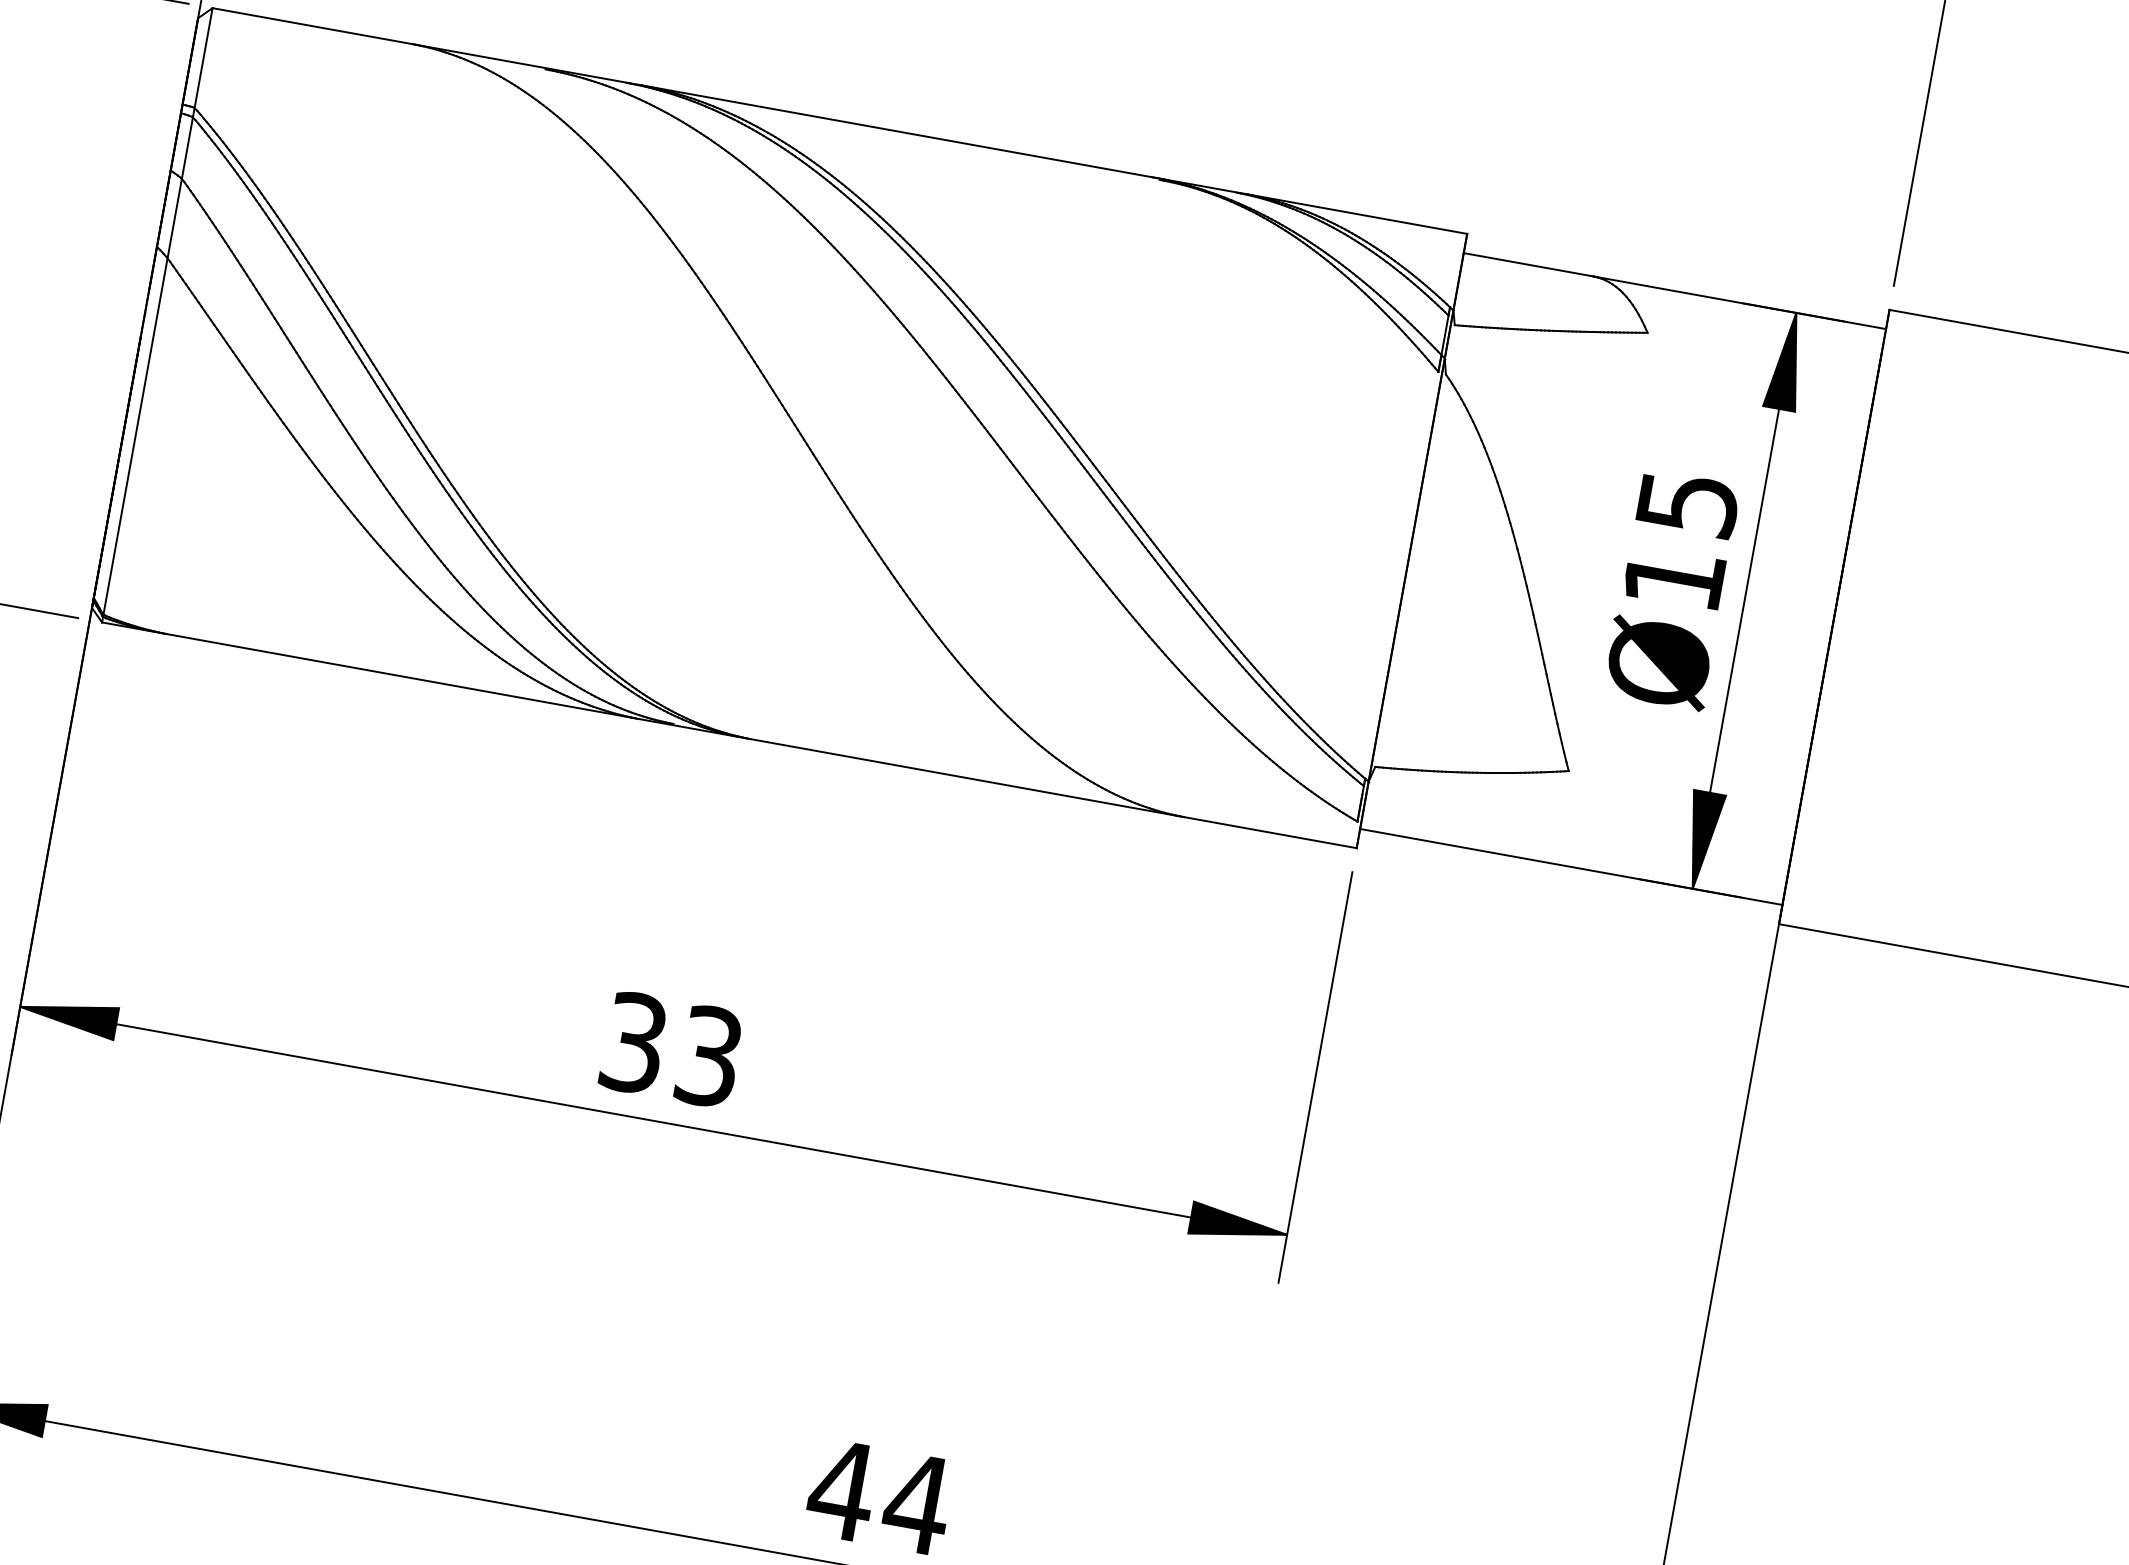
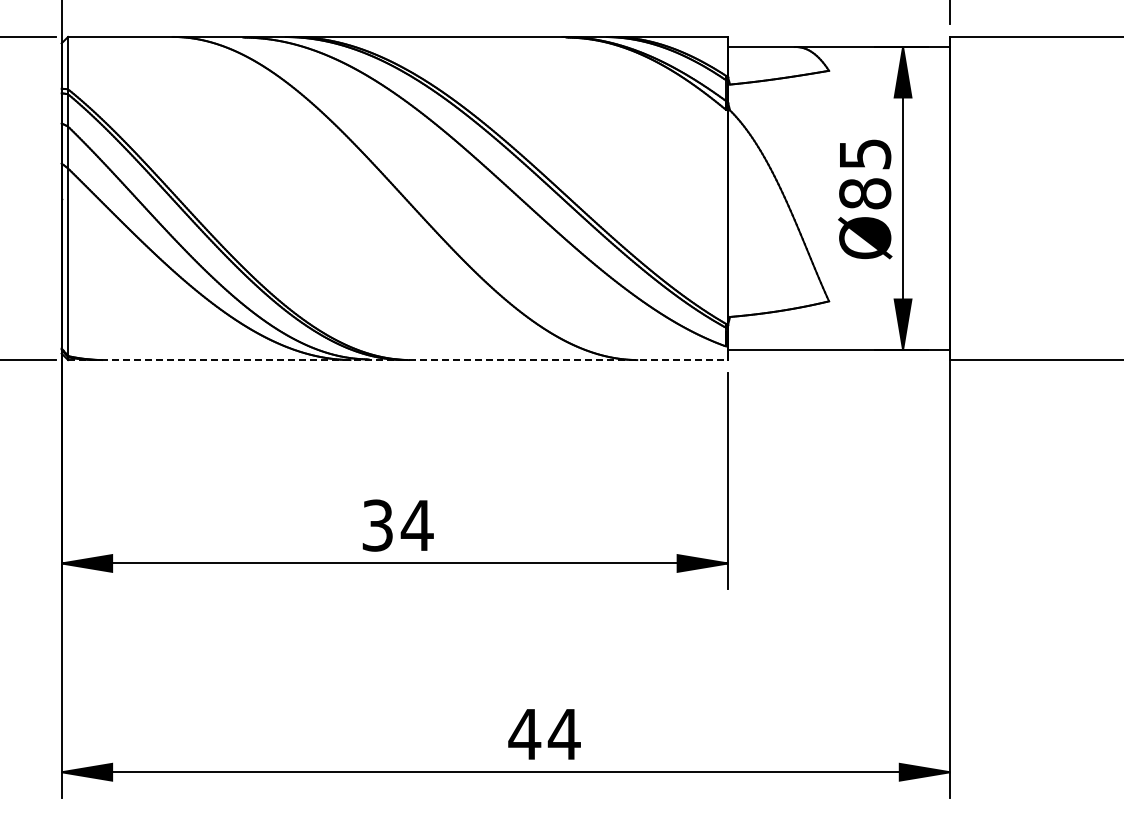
text: (1674, 578) -> (865, 193), Ø15 -> Ø85
line: (729, 736) -> (398, 360), solid -> dashed
text: (707, 1056) -> (416, 525), 33 -> 34

